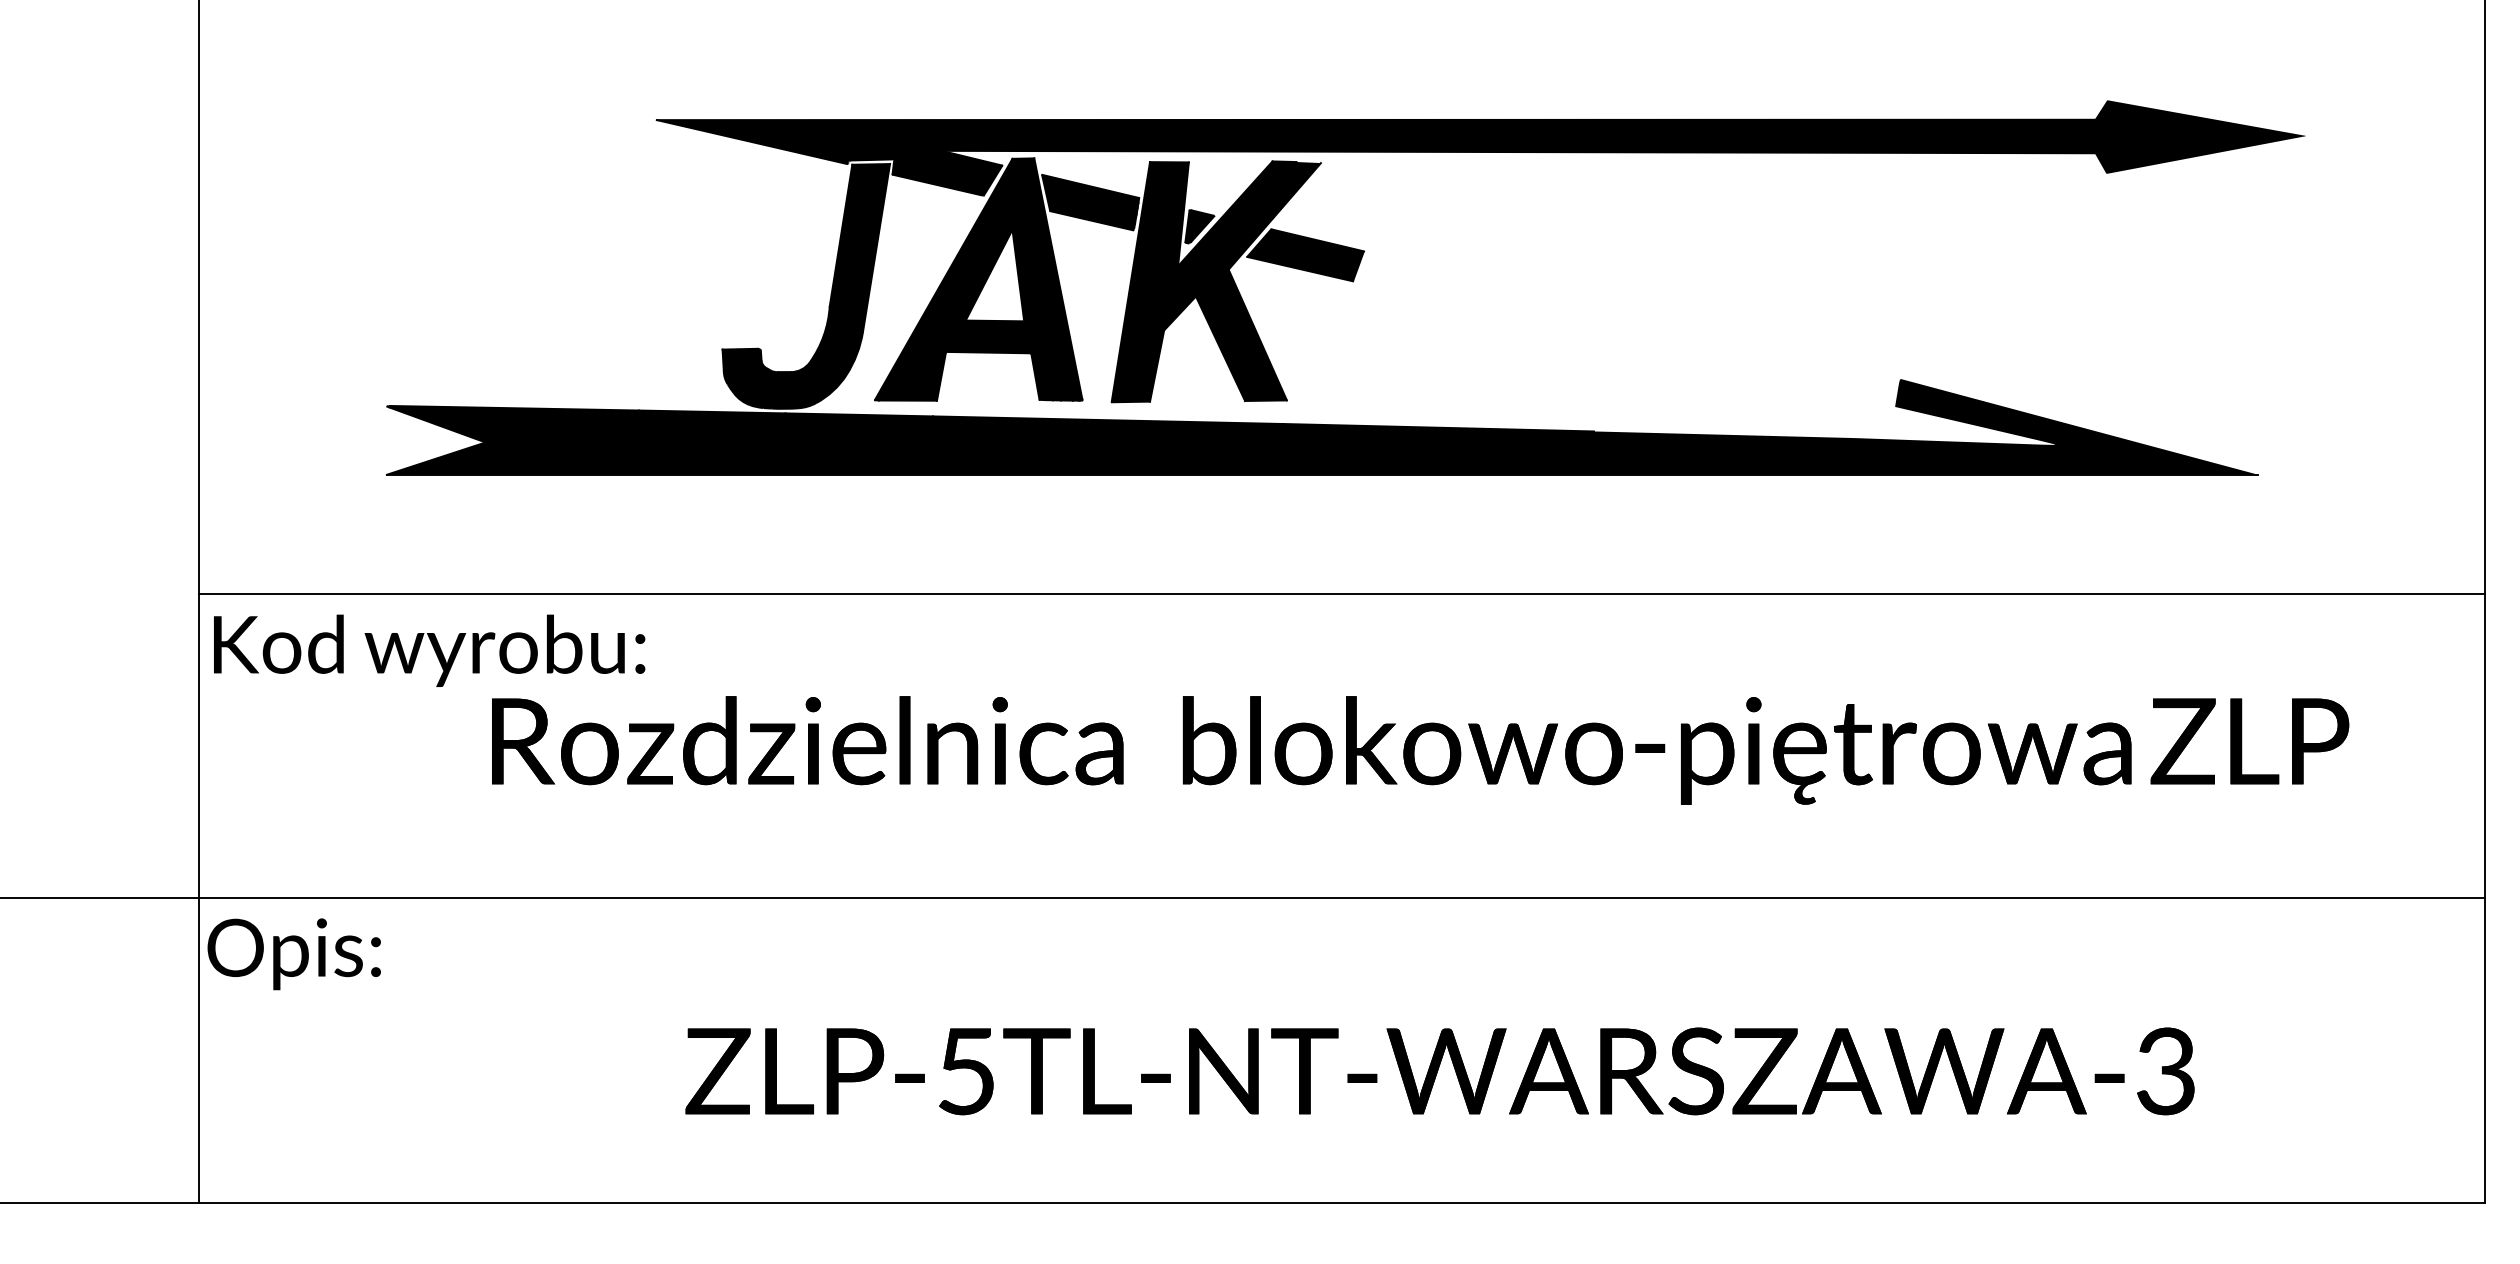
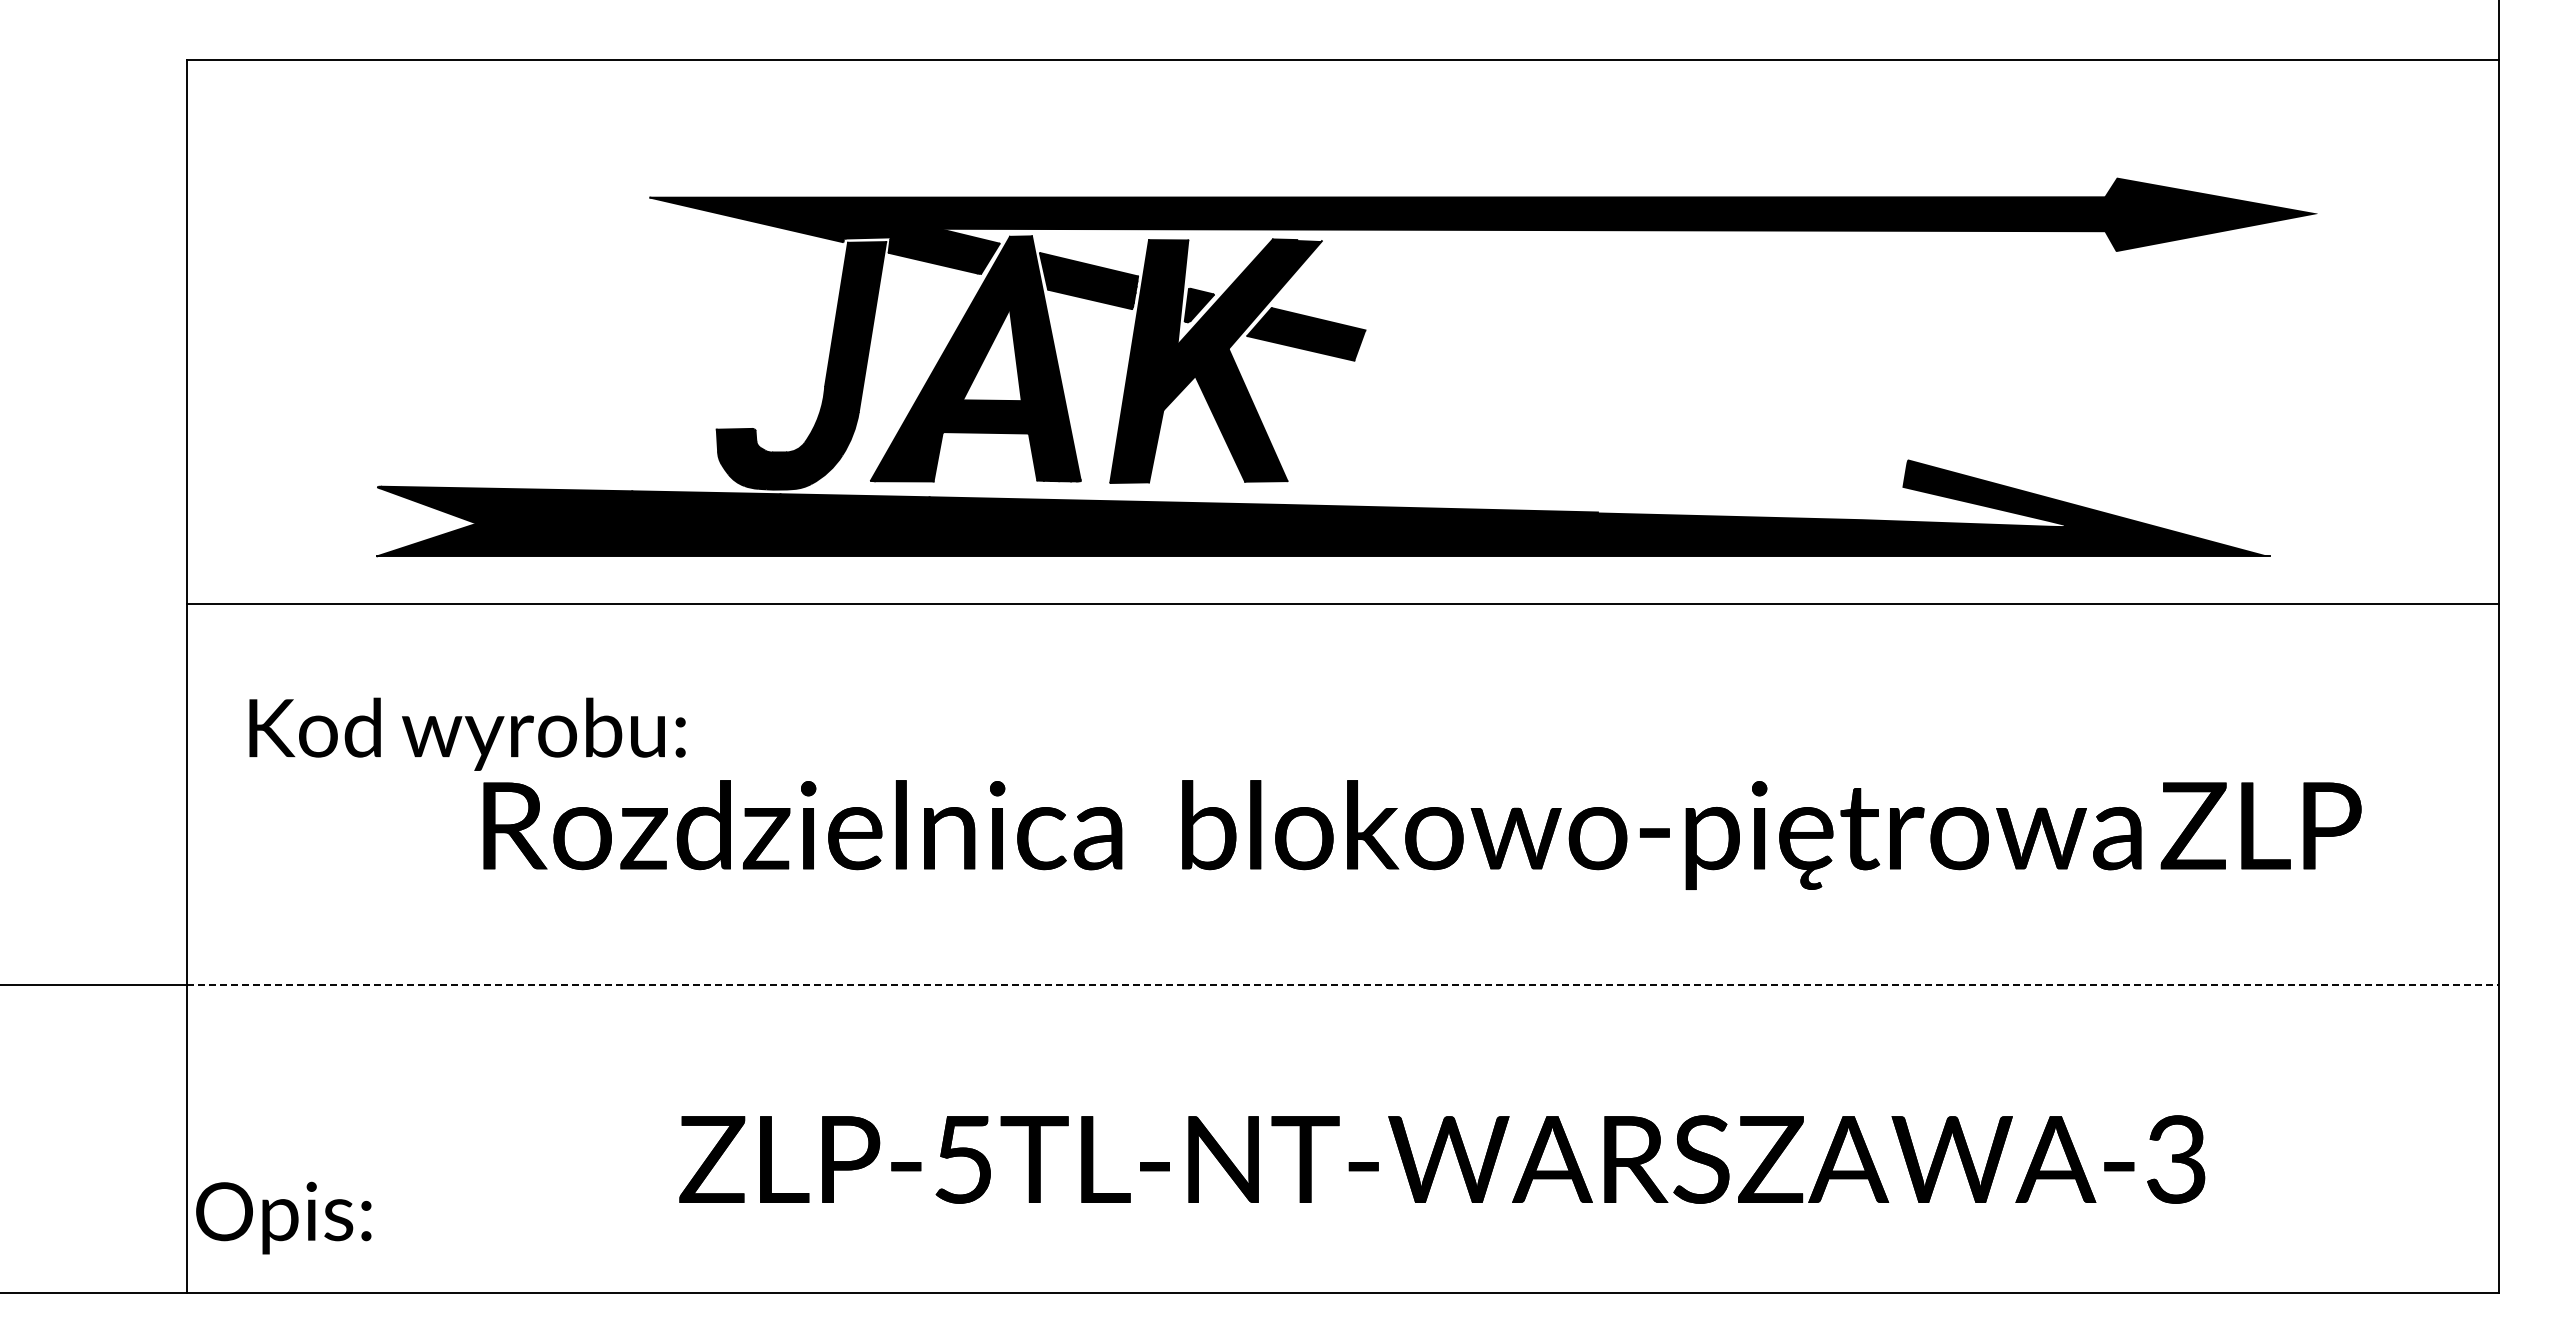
line: (1341, 593) -> (1342, 604), moved
text: (429, 650) -> (467, 733), moved
line: (1341, 898) -> (1342, 984), solid -> dashed
text: (294, 953) -> (283, 1217), moved

